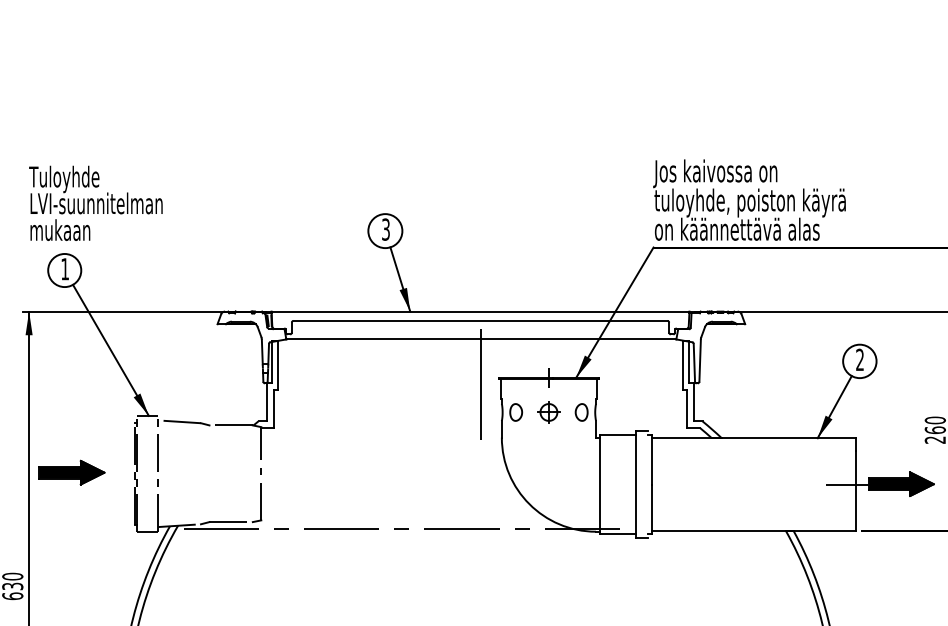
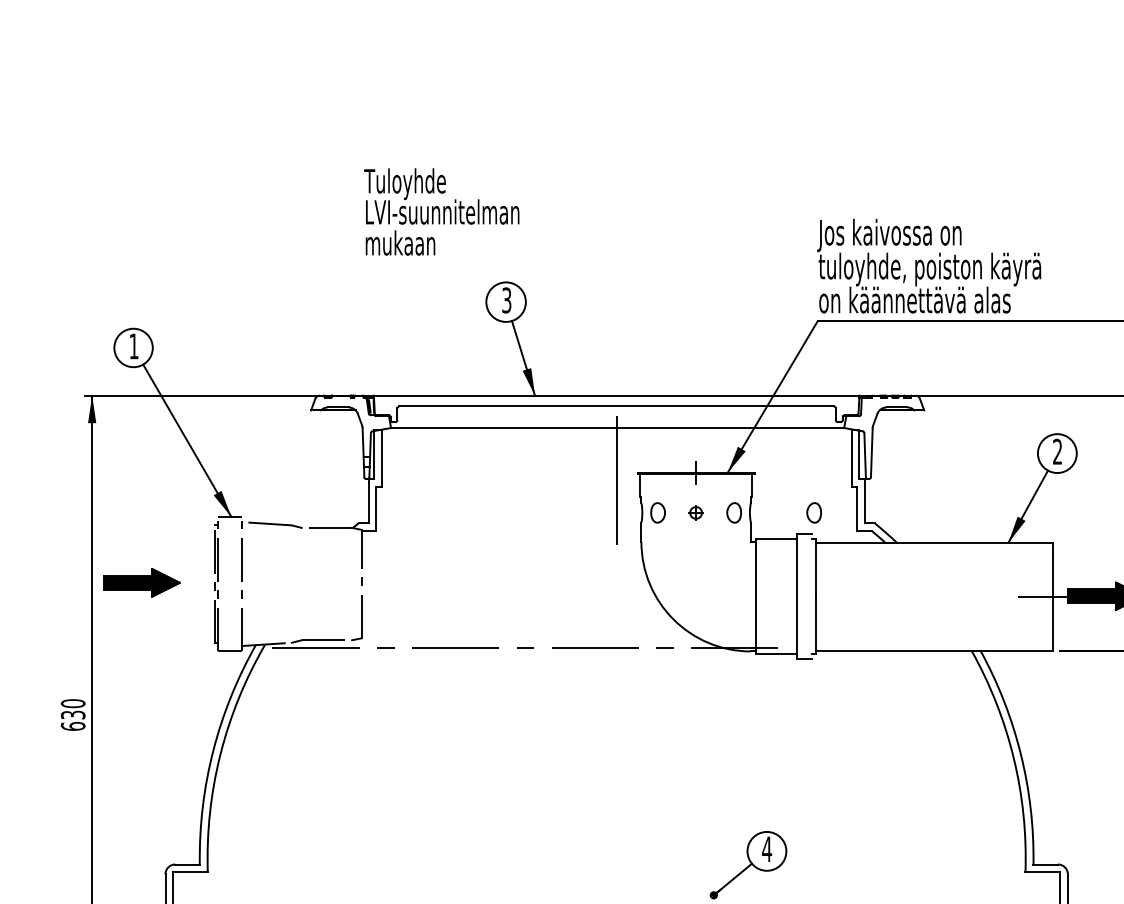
text: (95, 202) -> (441, 211), moved
part: (548, 412) -> (695, 512), size x0.6
part: (649, 412) -> (813, 512), added

